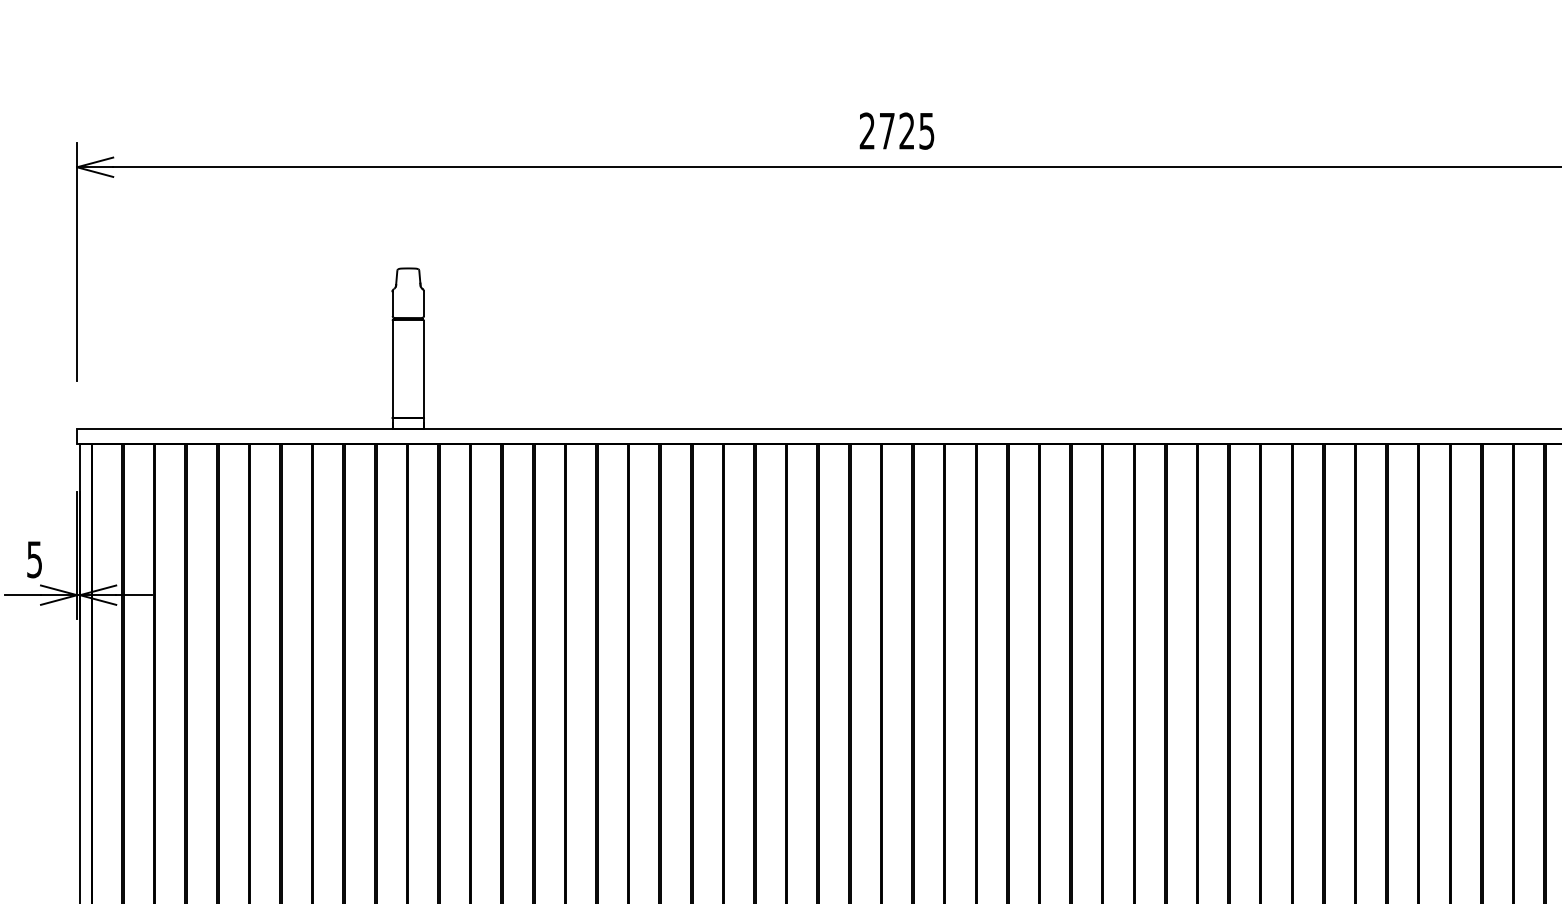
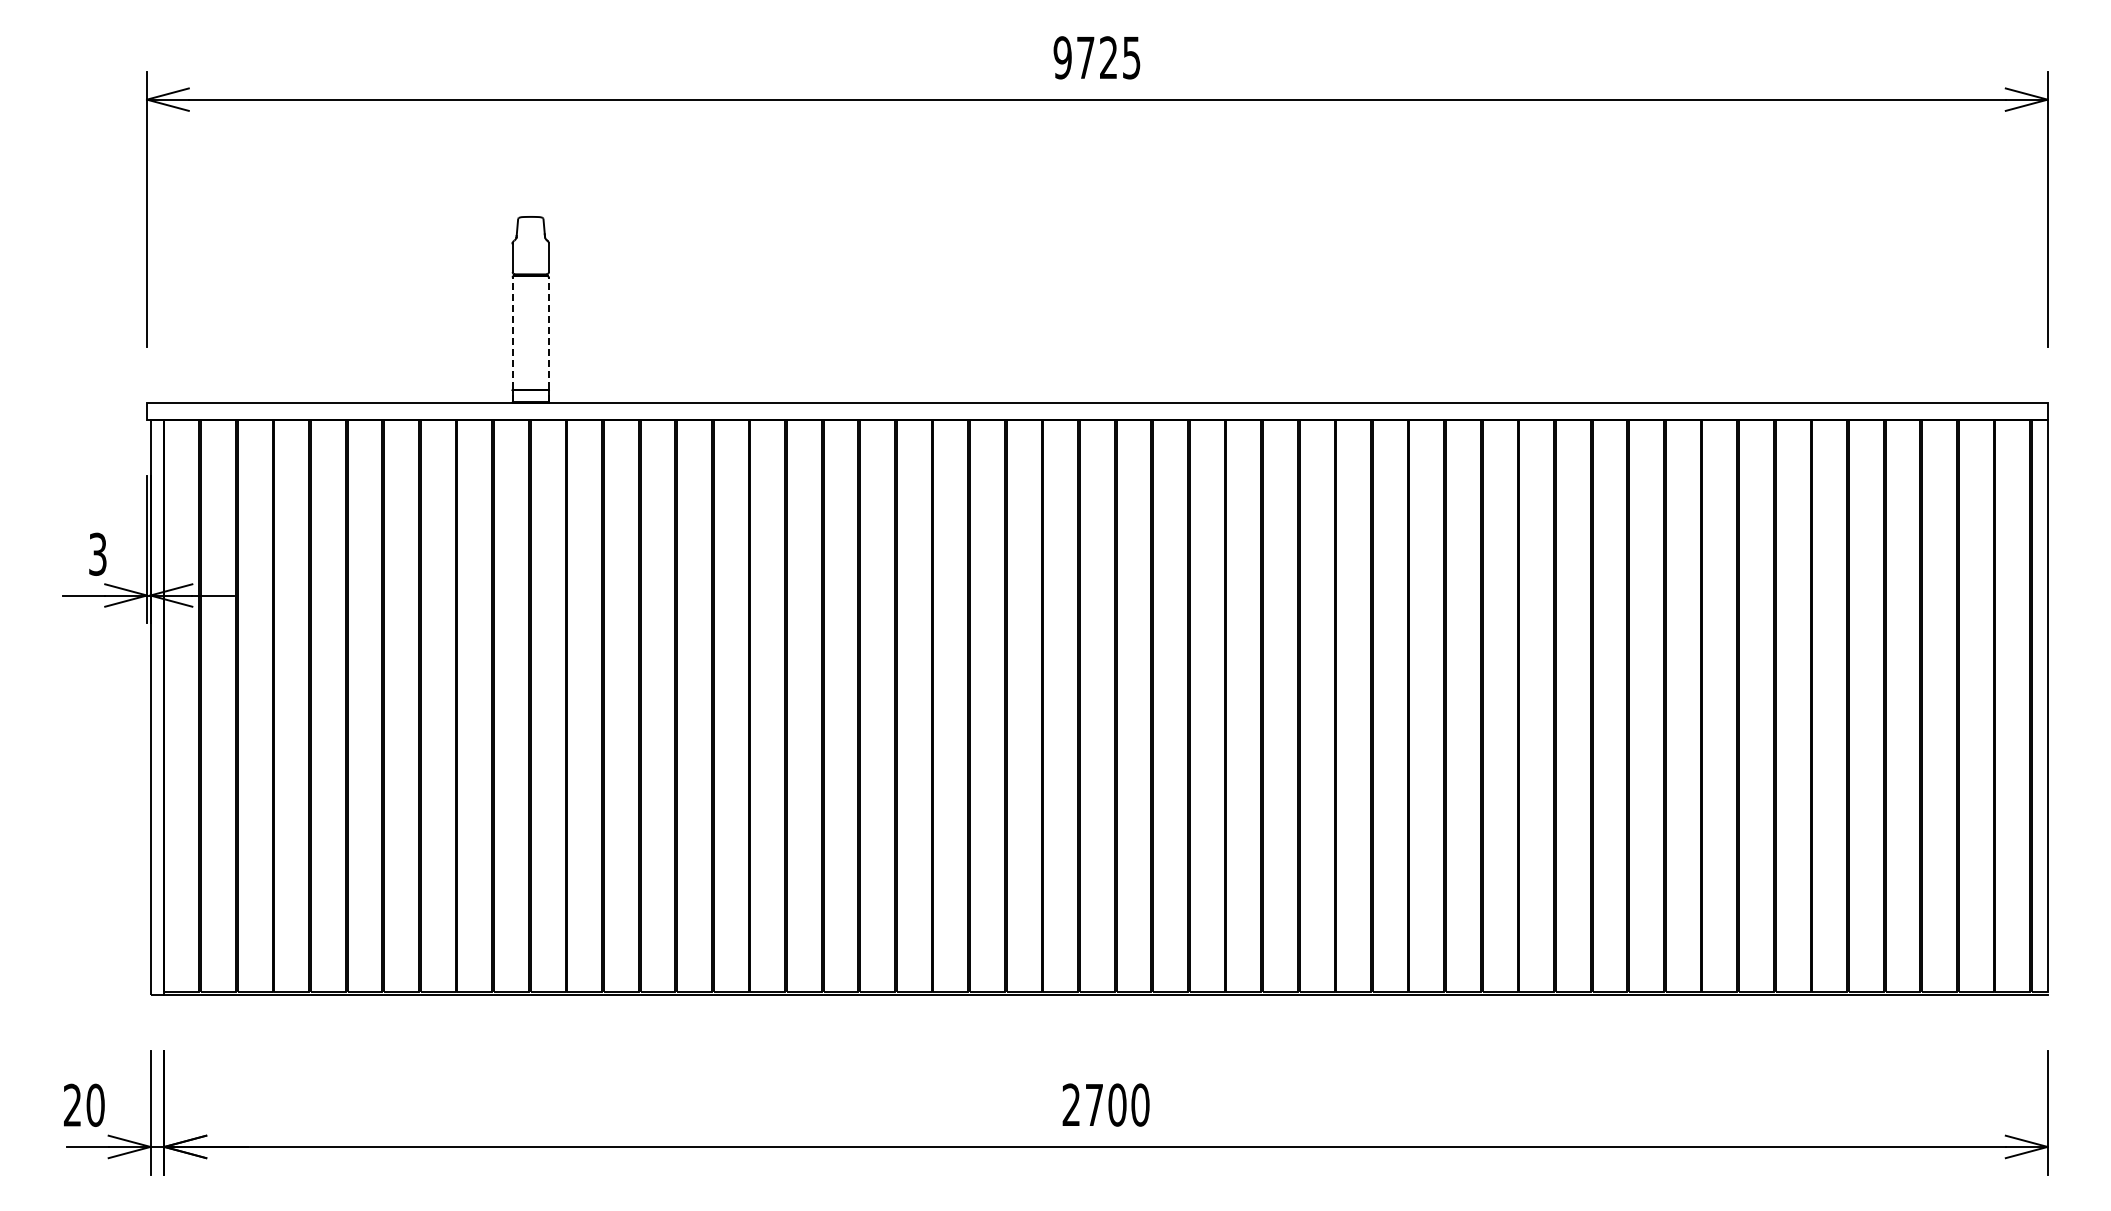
text: (867, 130) -> (1062, 57), 2725 -> 9725
line: (392, 369) -> (512, 333), solid -> dashed
line: (423, 369) -> (548, 333), solid -> dashed
text: (34, 558) -> (97, 553), 5 -> 3

